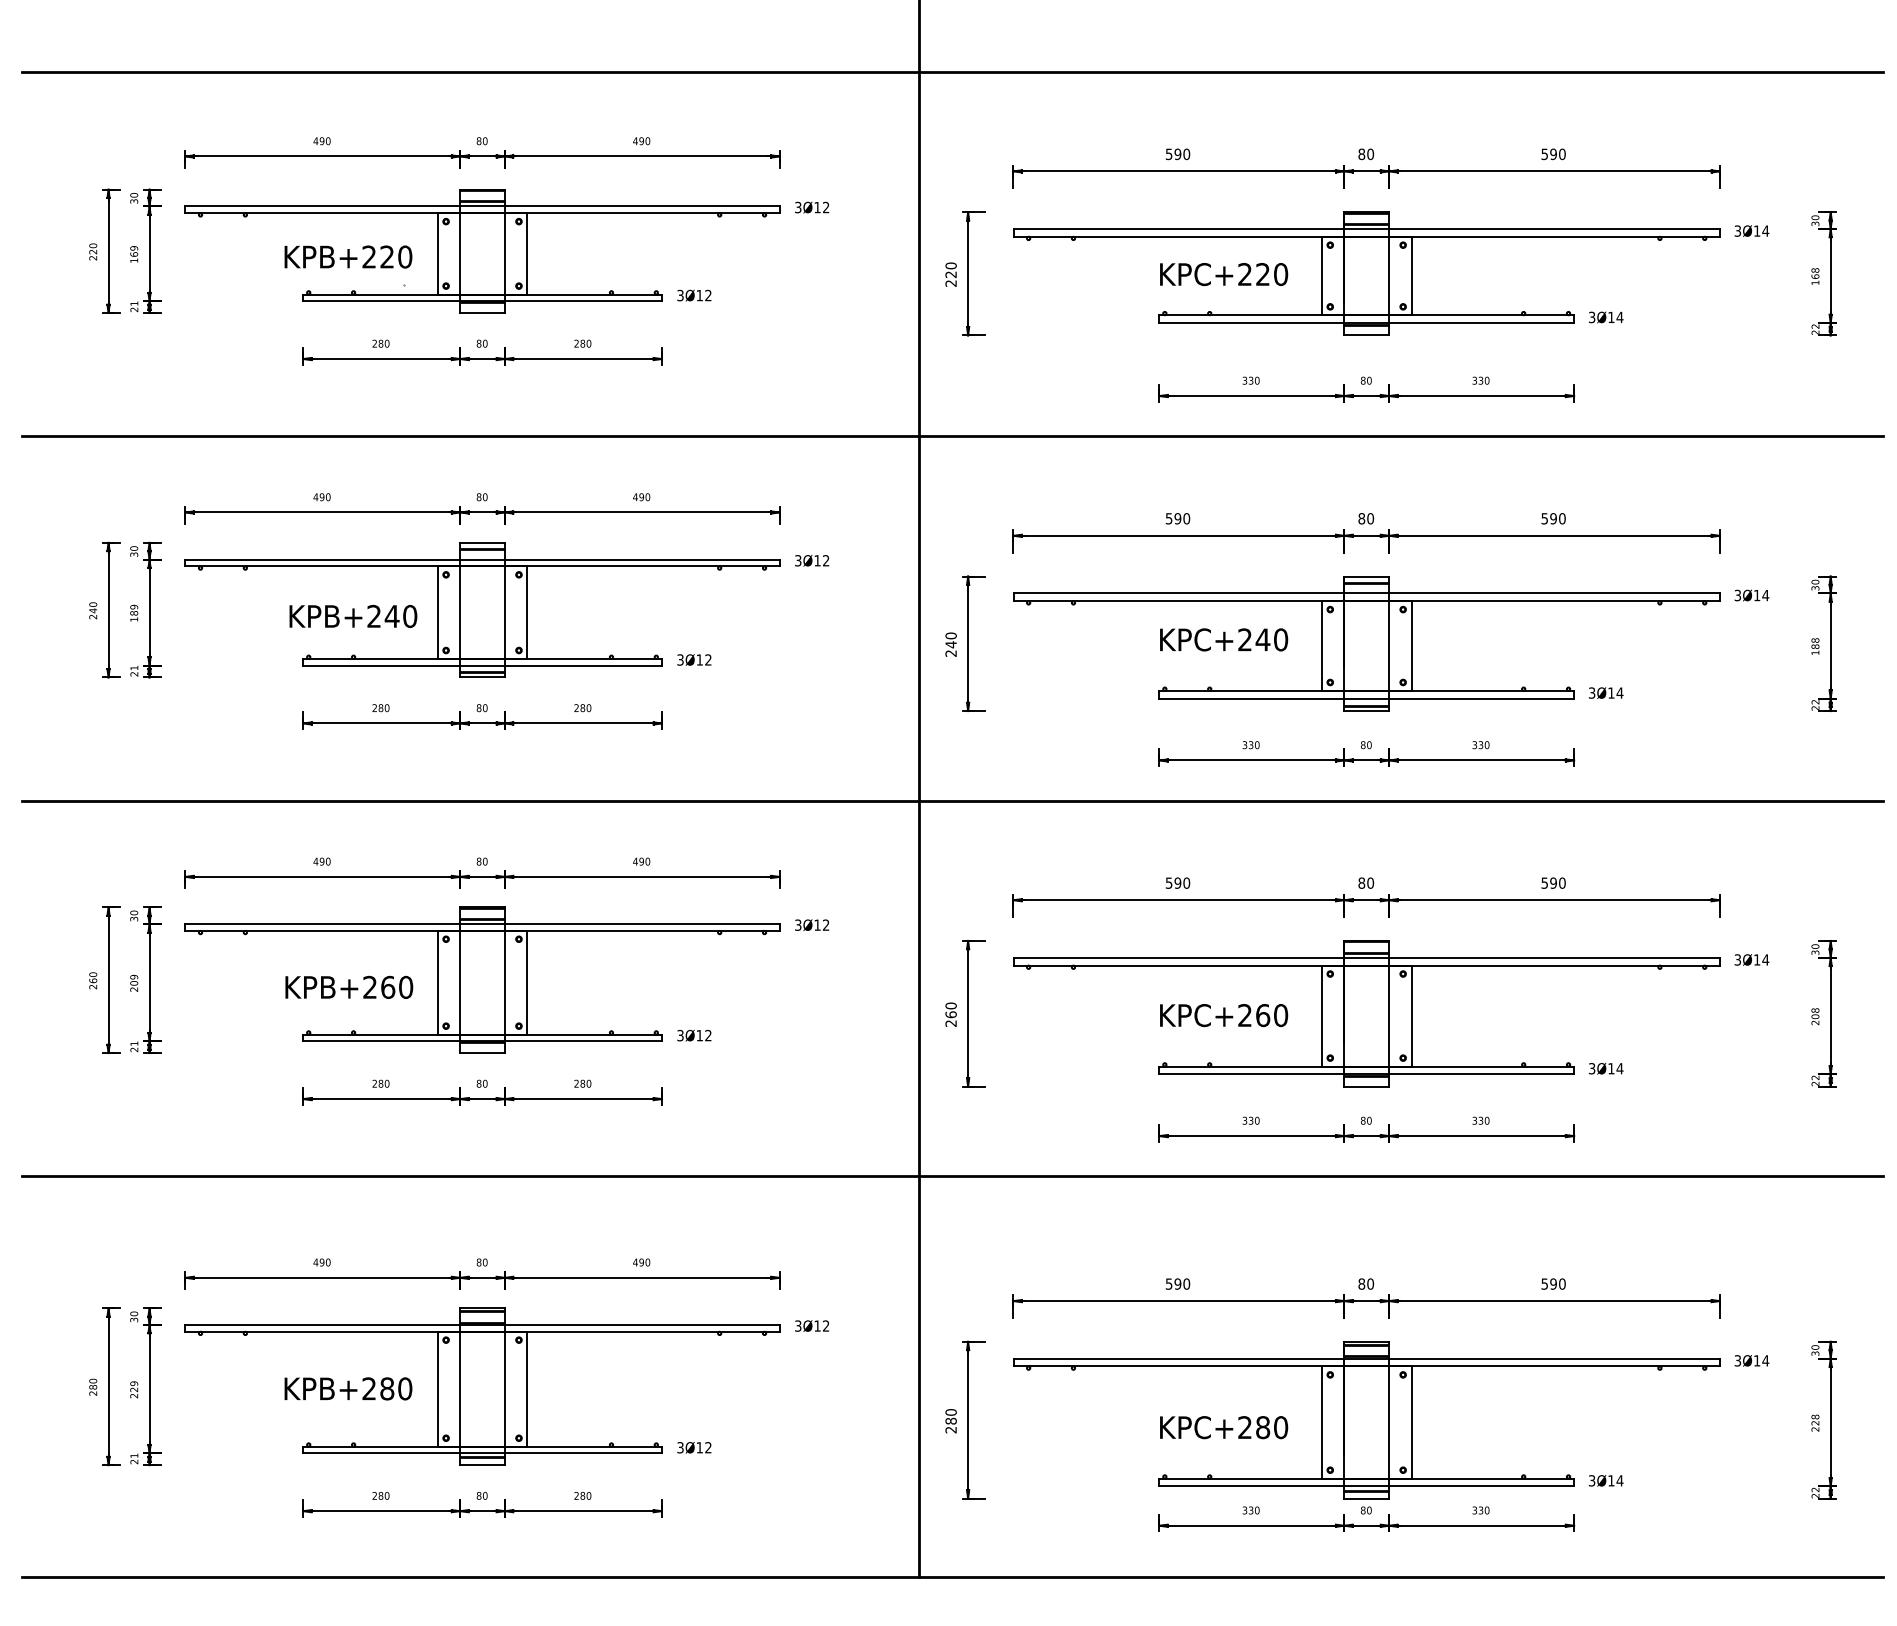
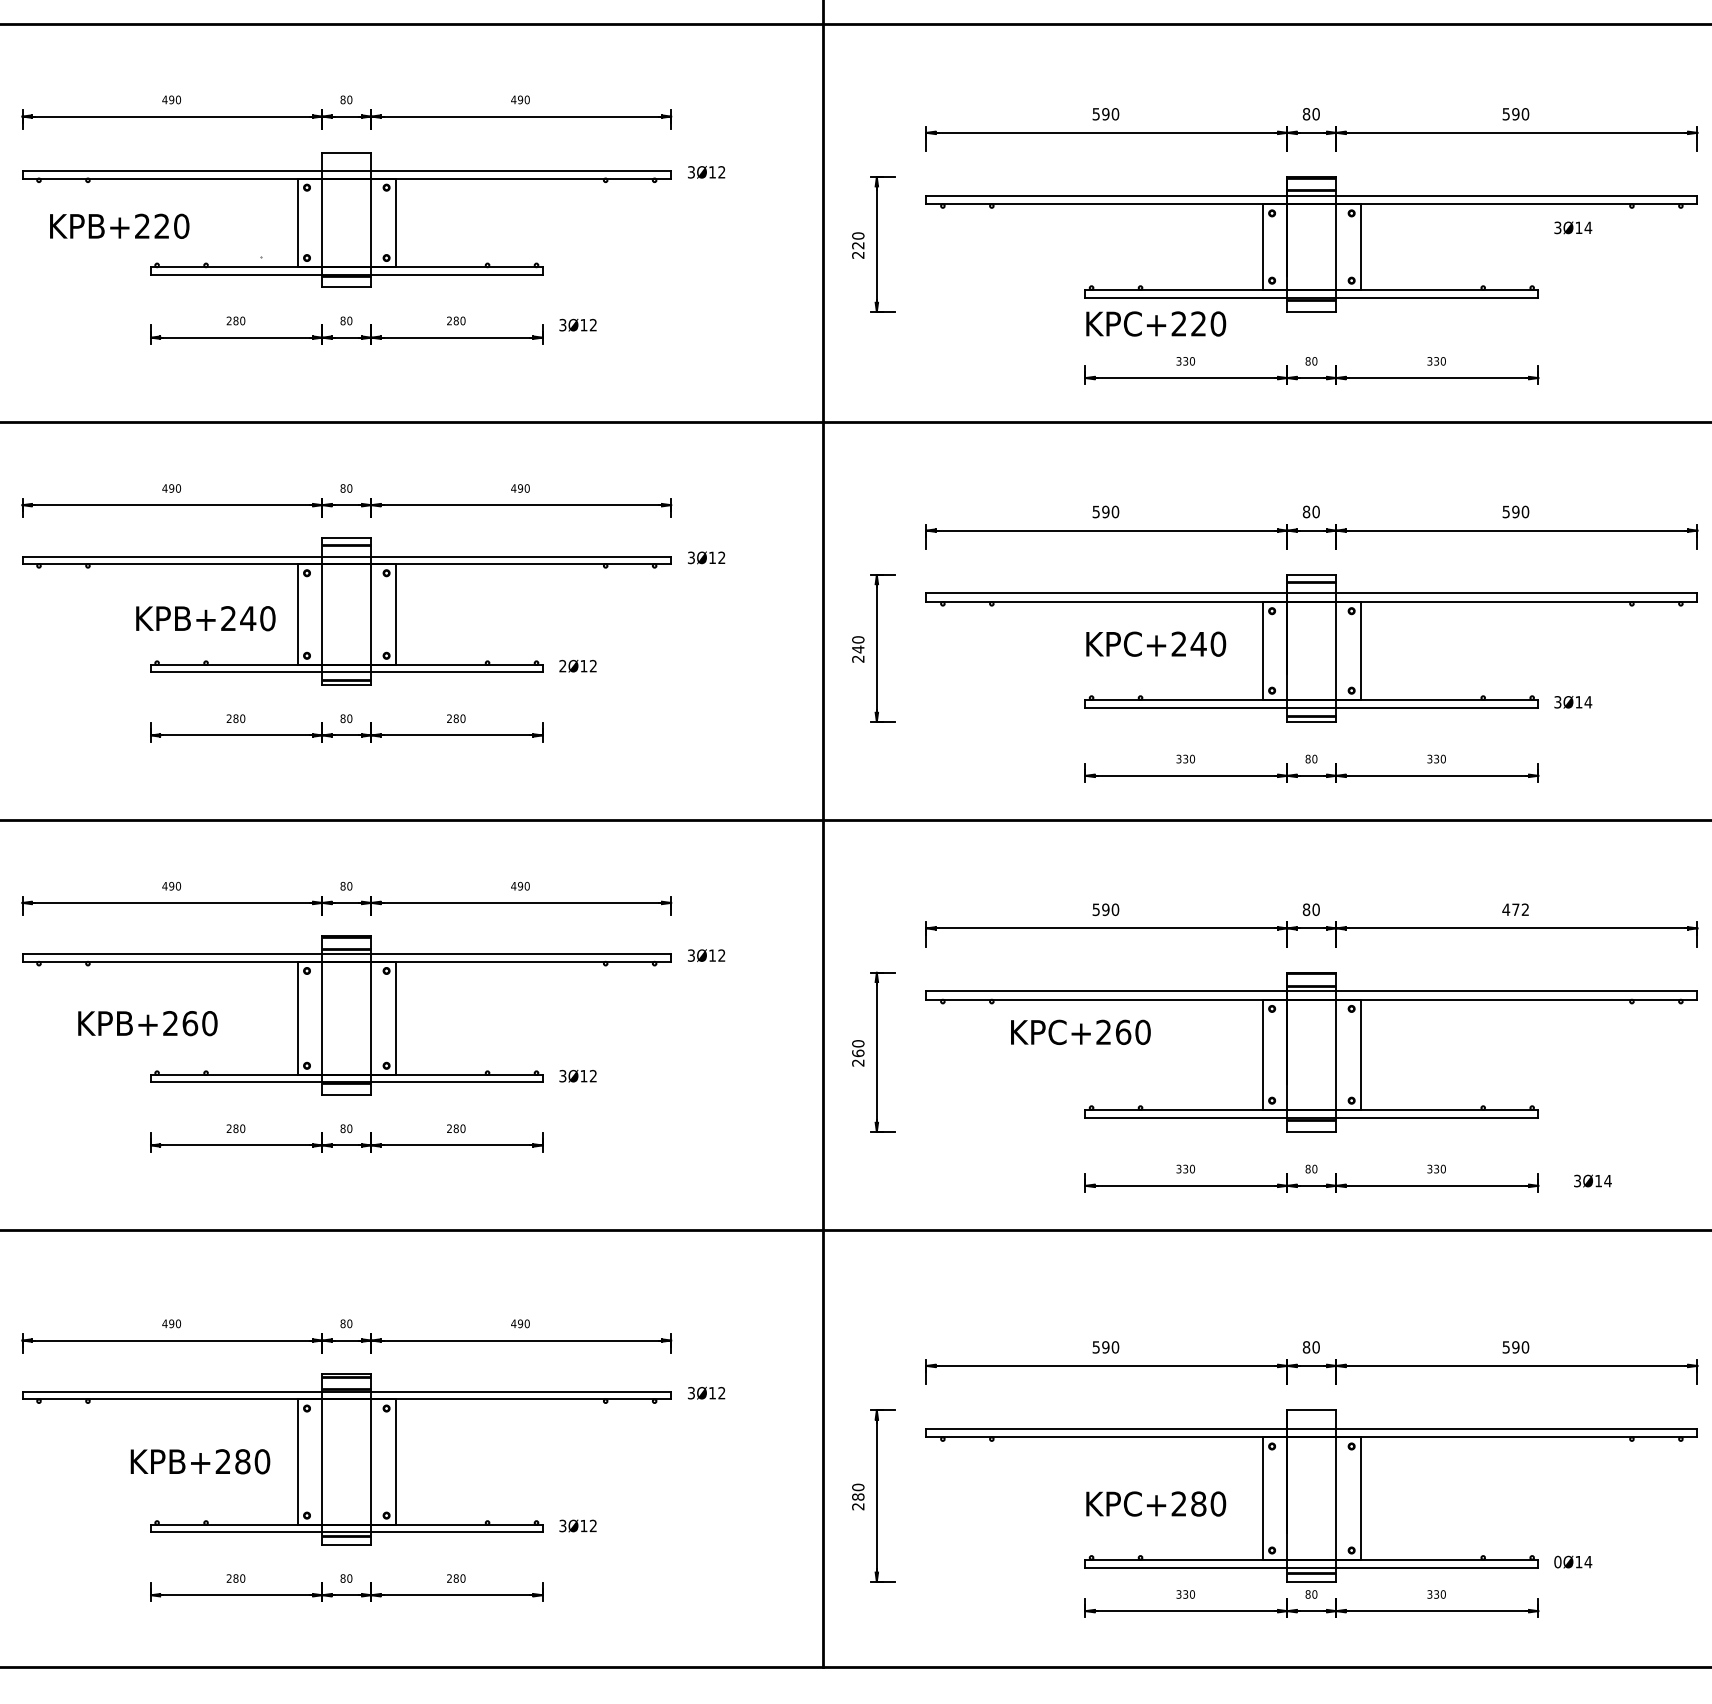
hatch: (482, 195) -> (346, 159), removed
text: (348, 256) -> (119, 225), moved
text: (1224, 274) -> (1156, 323), moved
text: (694, 295) -> (578, 325), moved
text: (1606, 317) -> (1573, 227), moved
text: (680, 660) -> (562, 666), 3Ø12 -> 2Ø12
text: (1553, 882) -> (1515, 909), 590 -> 472
text: (349, 986) -> (148, 1022), moved
text: (1224, 1015) -> (1081, 1032), moved
text: (1605, 1068) -> (1592, 1180), moved
hatch: (1366, 1350) -> (1311, 1419), removed
text: (1591, 1480) -> (1557, 1561), 3Ø14 -> 0Ø14

